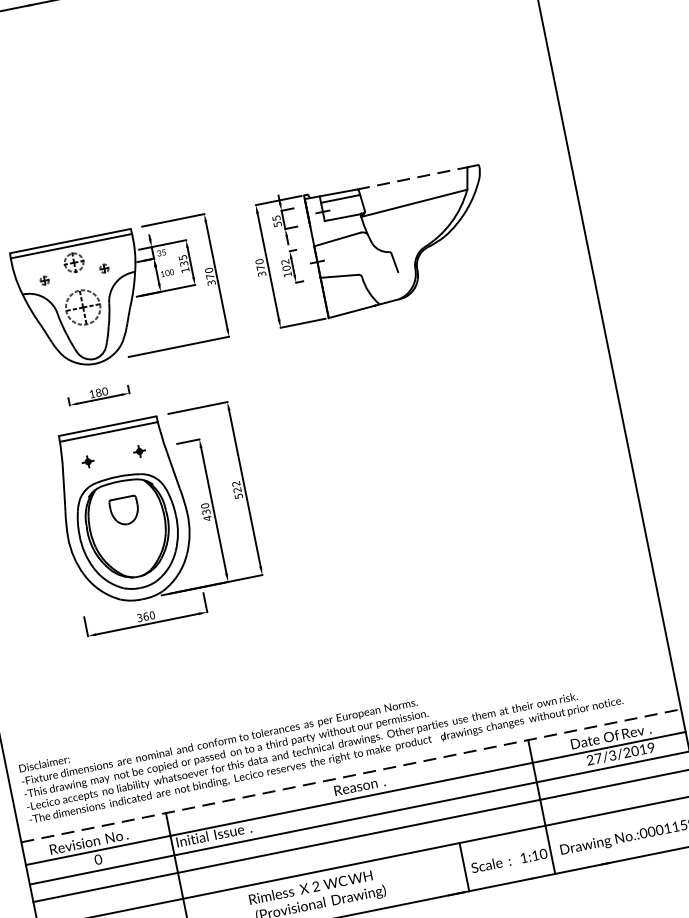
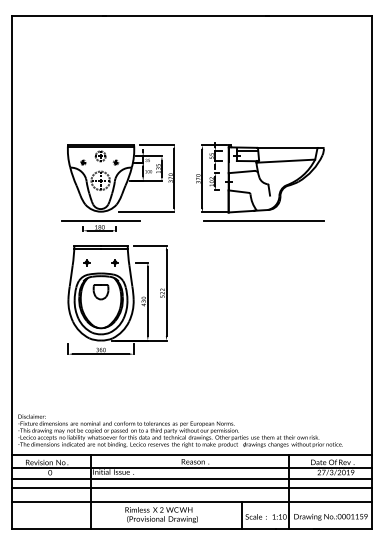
line: (412, 177) -> (287, 147), dashed -> solid
line: (395, 321) -> (263, 221), added
line: (97, 381) -> (100, 221), added
line: (352, 775) -> (192, 455), dashed -> solid

